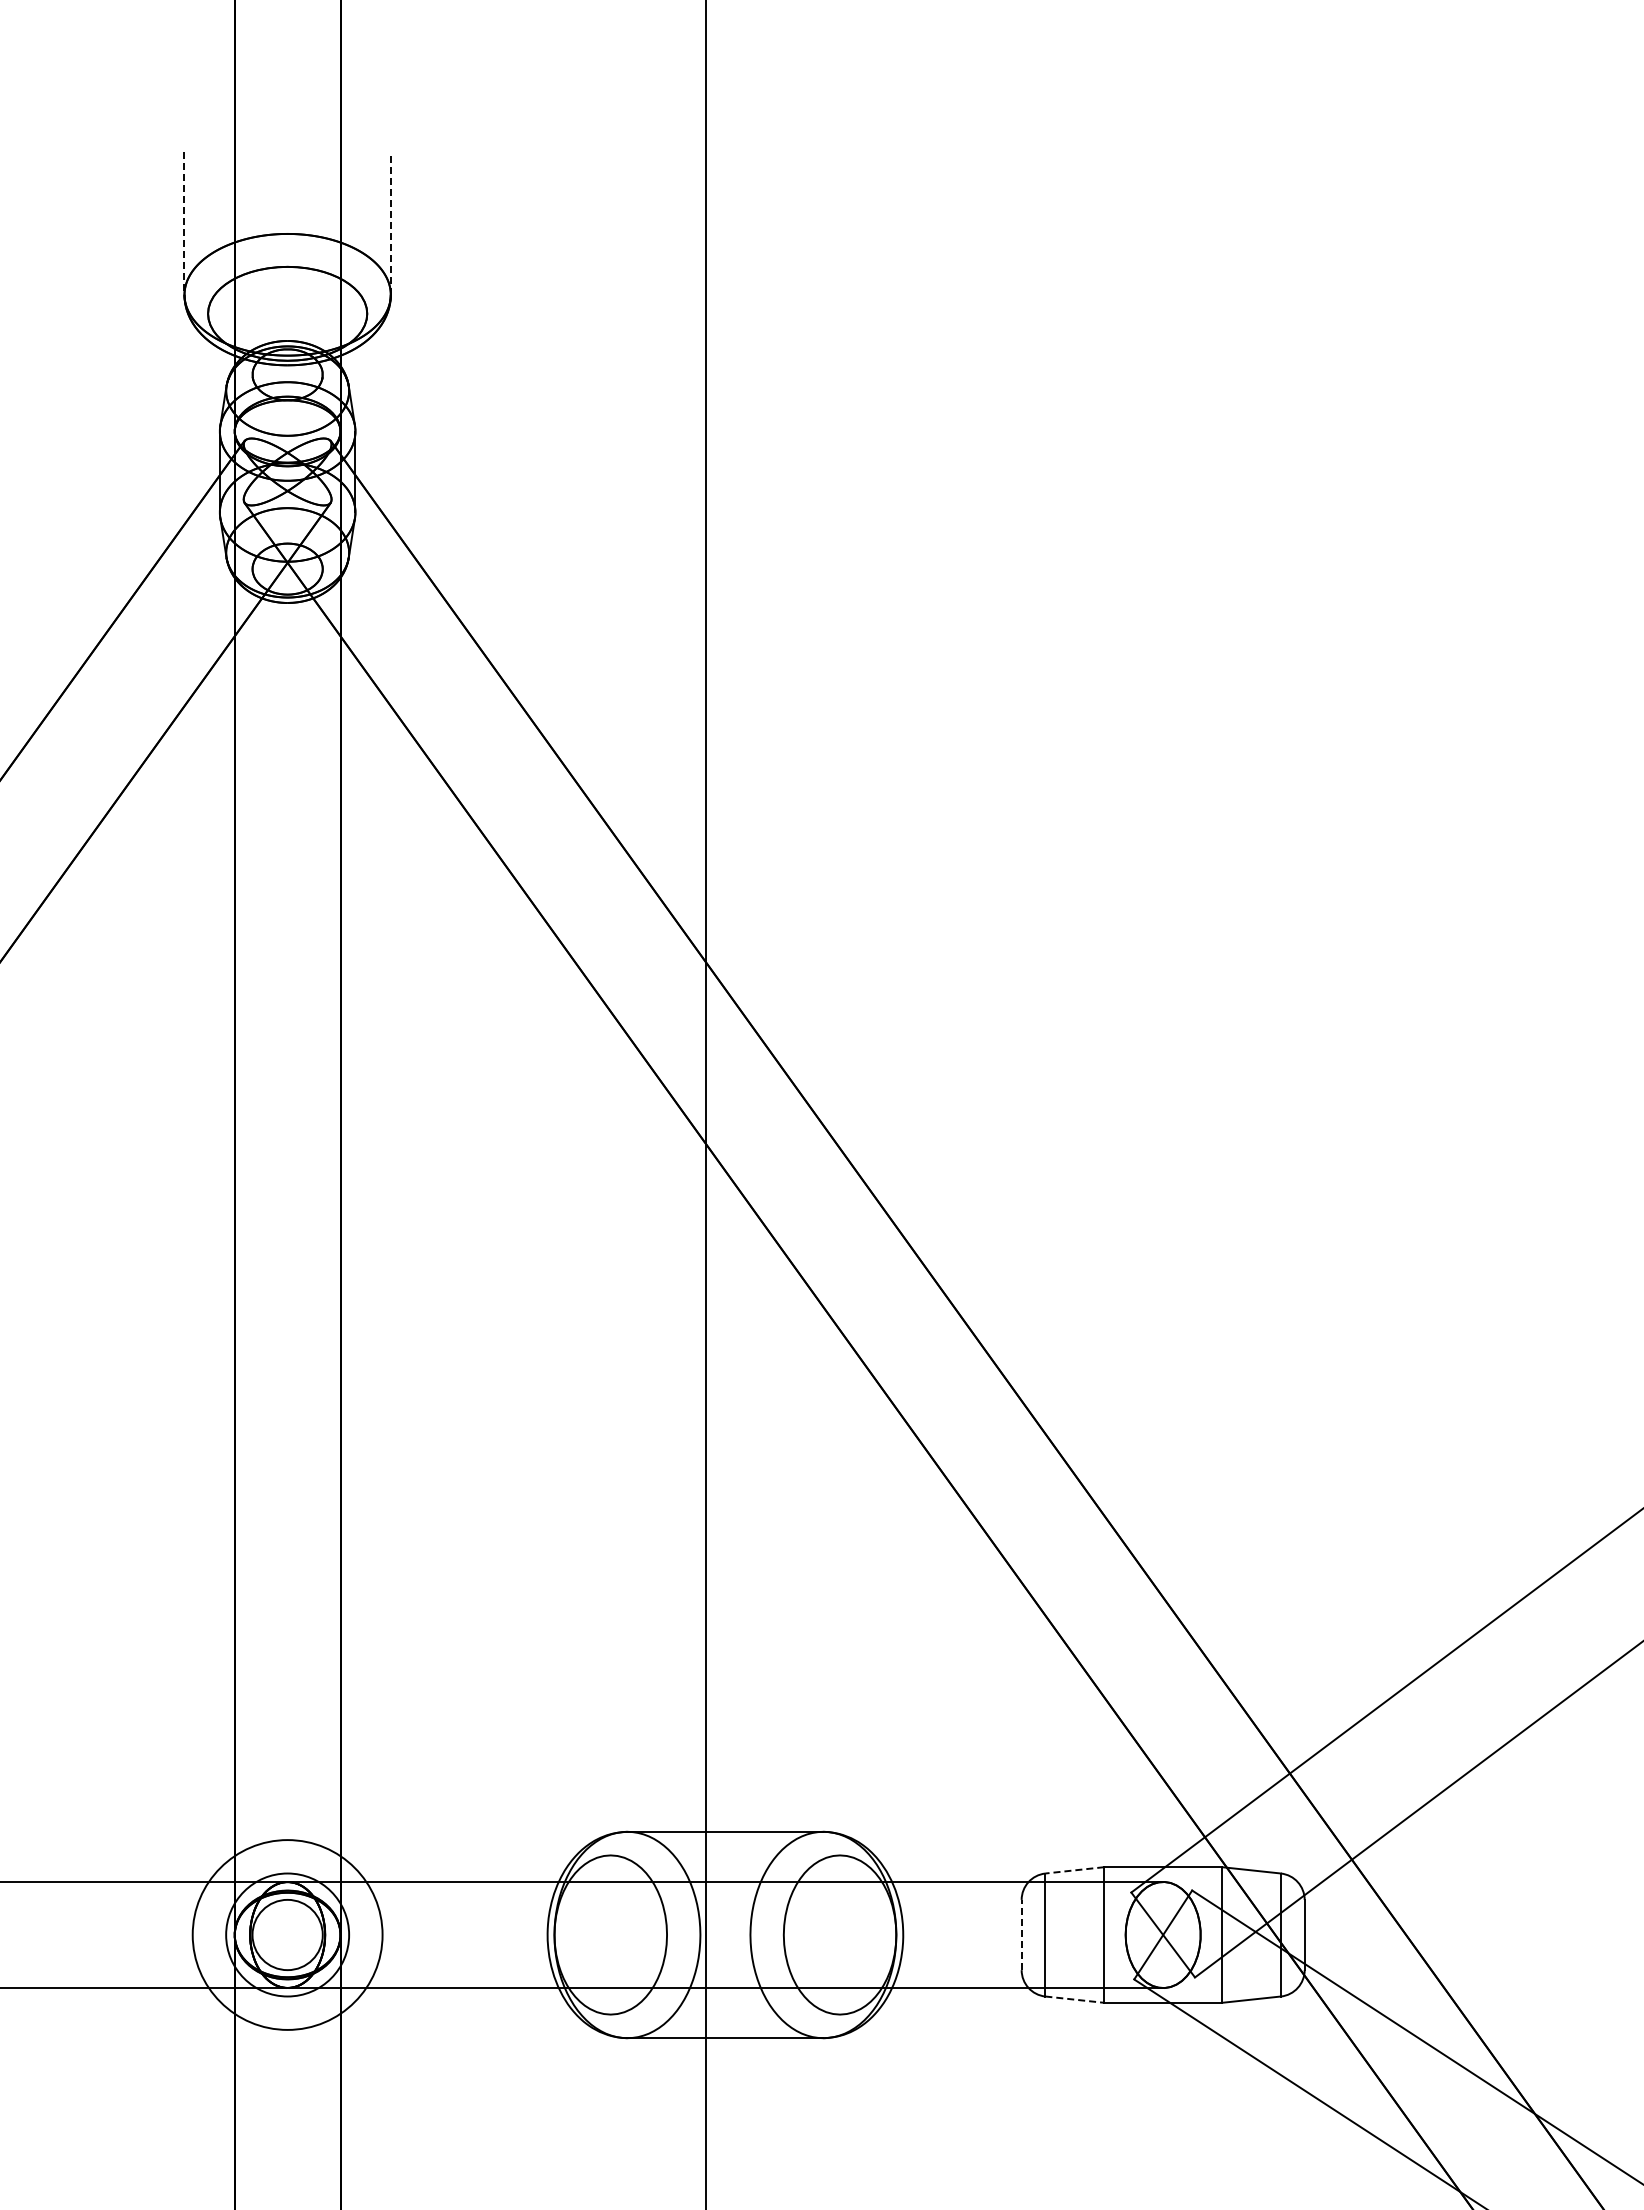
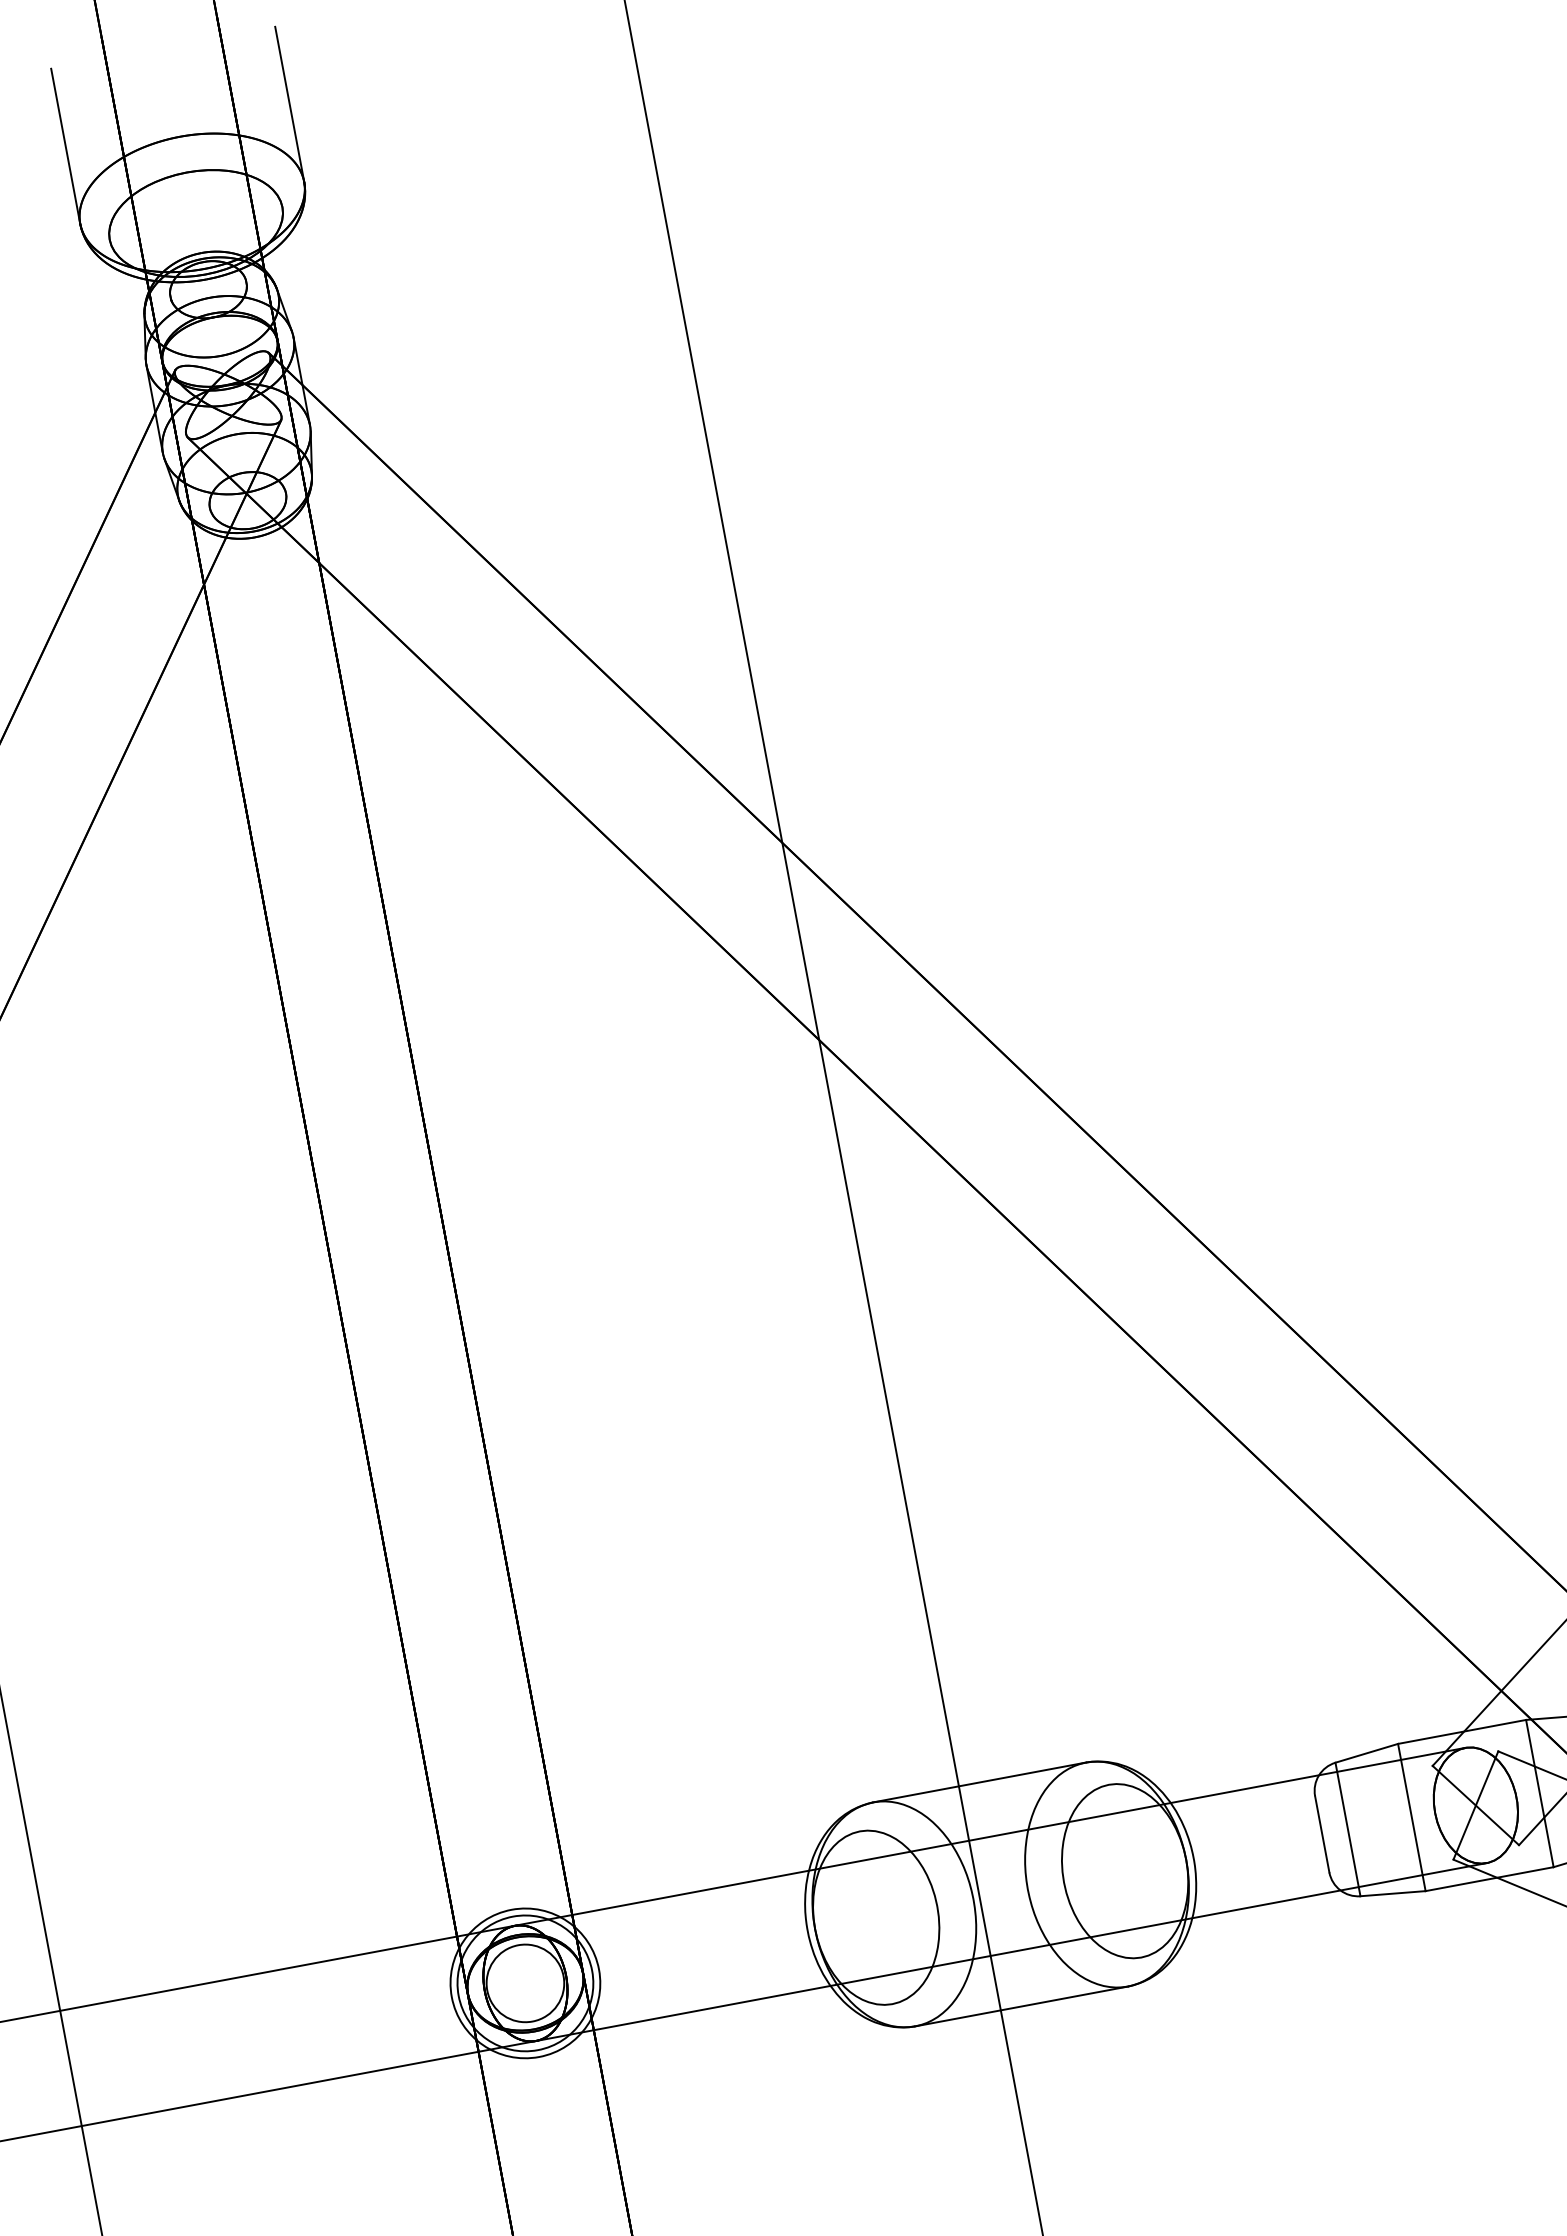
line: (390, 222) -> (289, 103), dashed -> solid
line: (184, 223) -> (65, 146), dashed -> solid
line: (1074, 1870) -> (1366, 1753), dashed -> solid
circle: (287, 1934) -> (525, 1982), size x0.71
line: (1021, 1934) -> (1321, 1833), dashed -> solid
line: (1074, 1999) -> (1392, 1893), dashed -> solid

